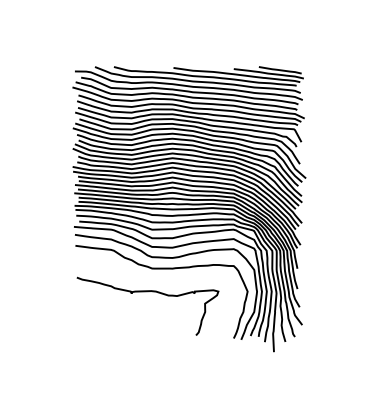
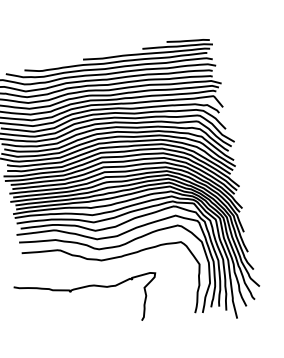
curve: (147, 292) -> (85, 288), moved

